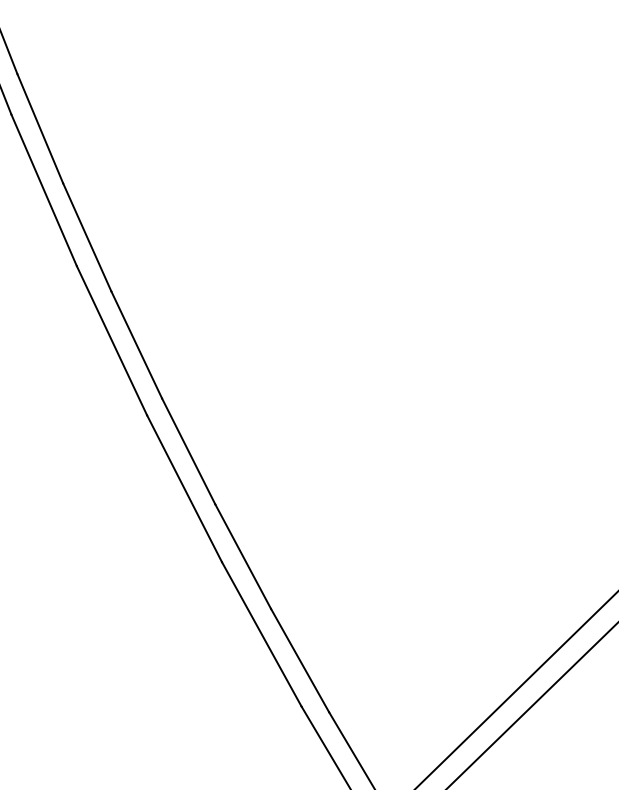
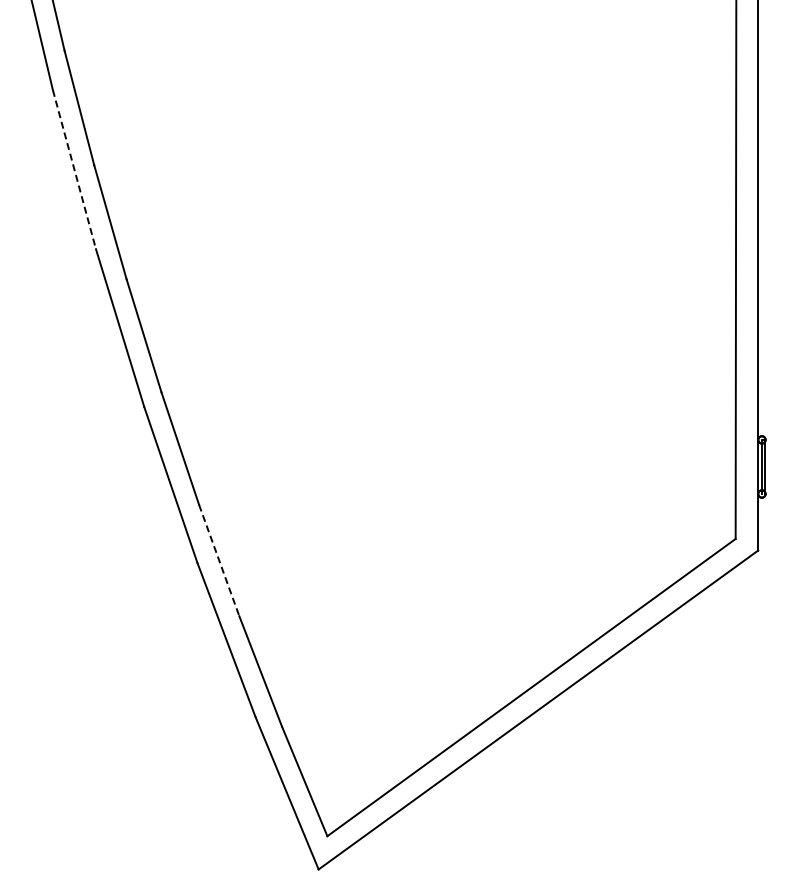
line: (44, 191) -> (74, 170), solid -> dashed
line: (243, 557) -> (219, 561), solid -> dashed

